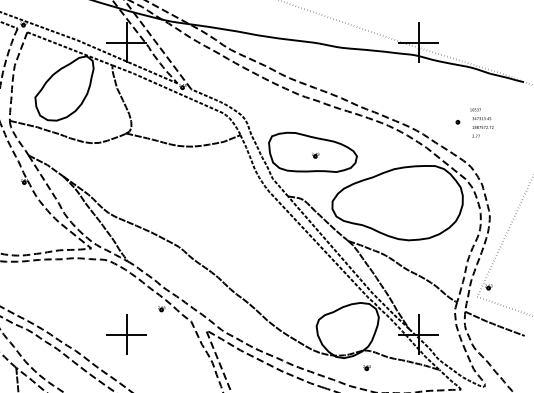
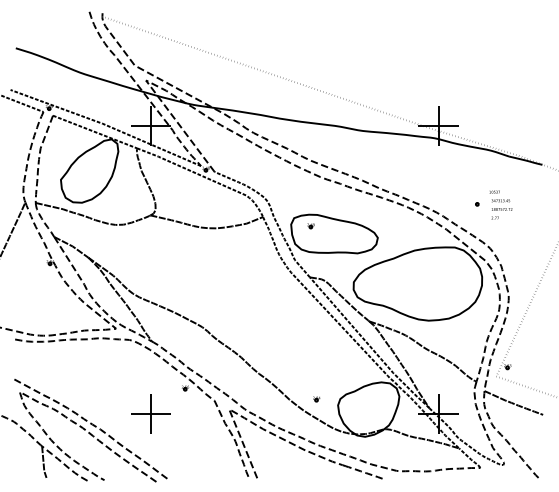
part: (315, 155) -> (310, 226), moved
part: (366, 368) -> (316, 399), moved

